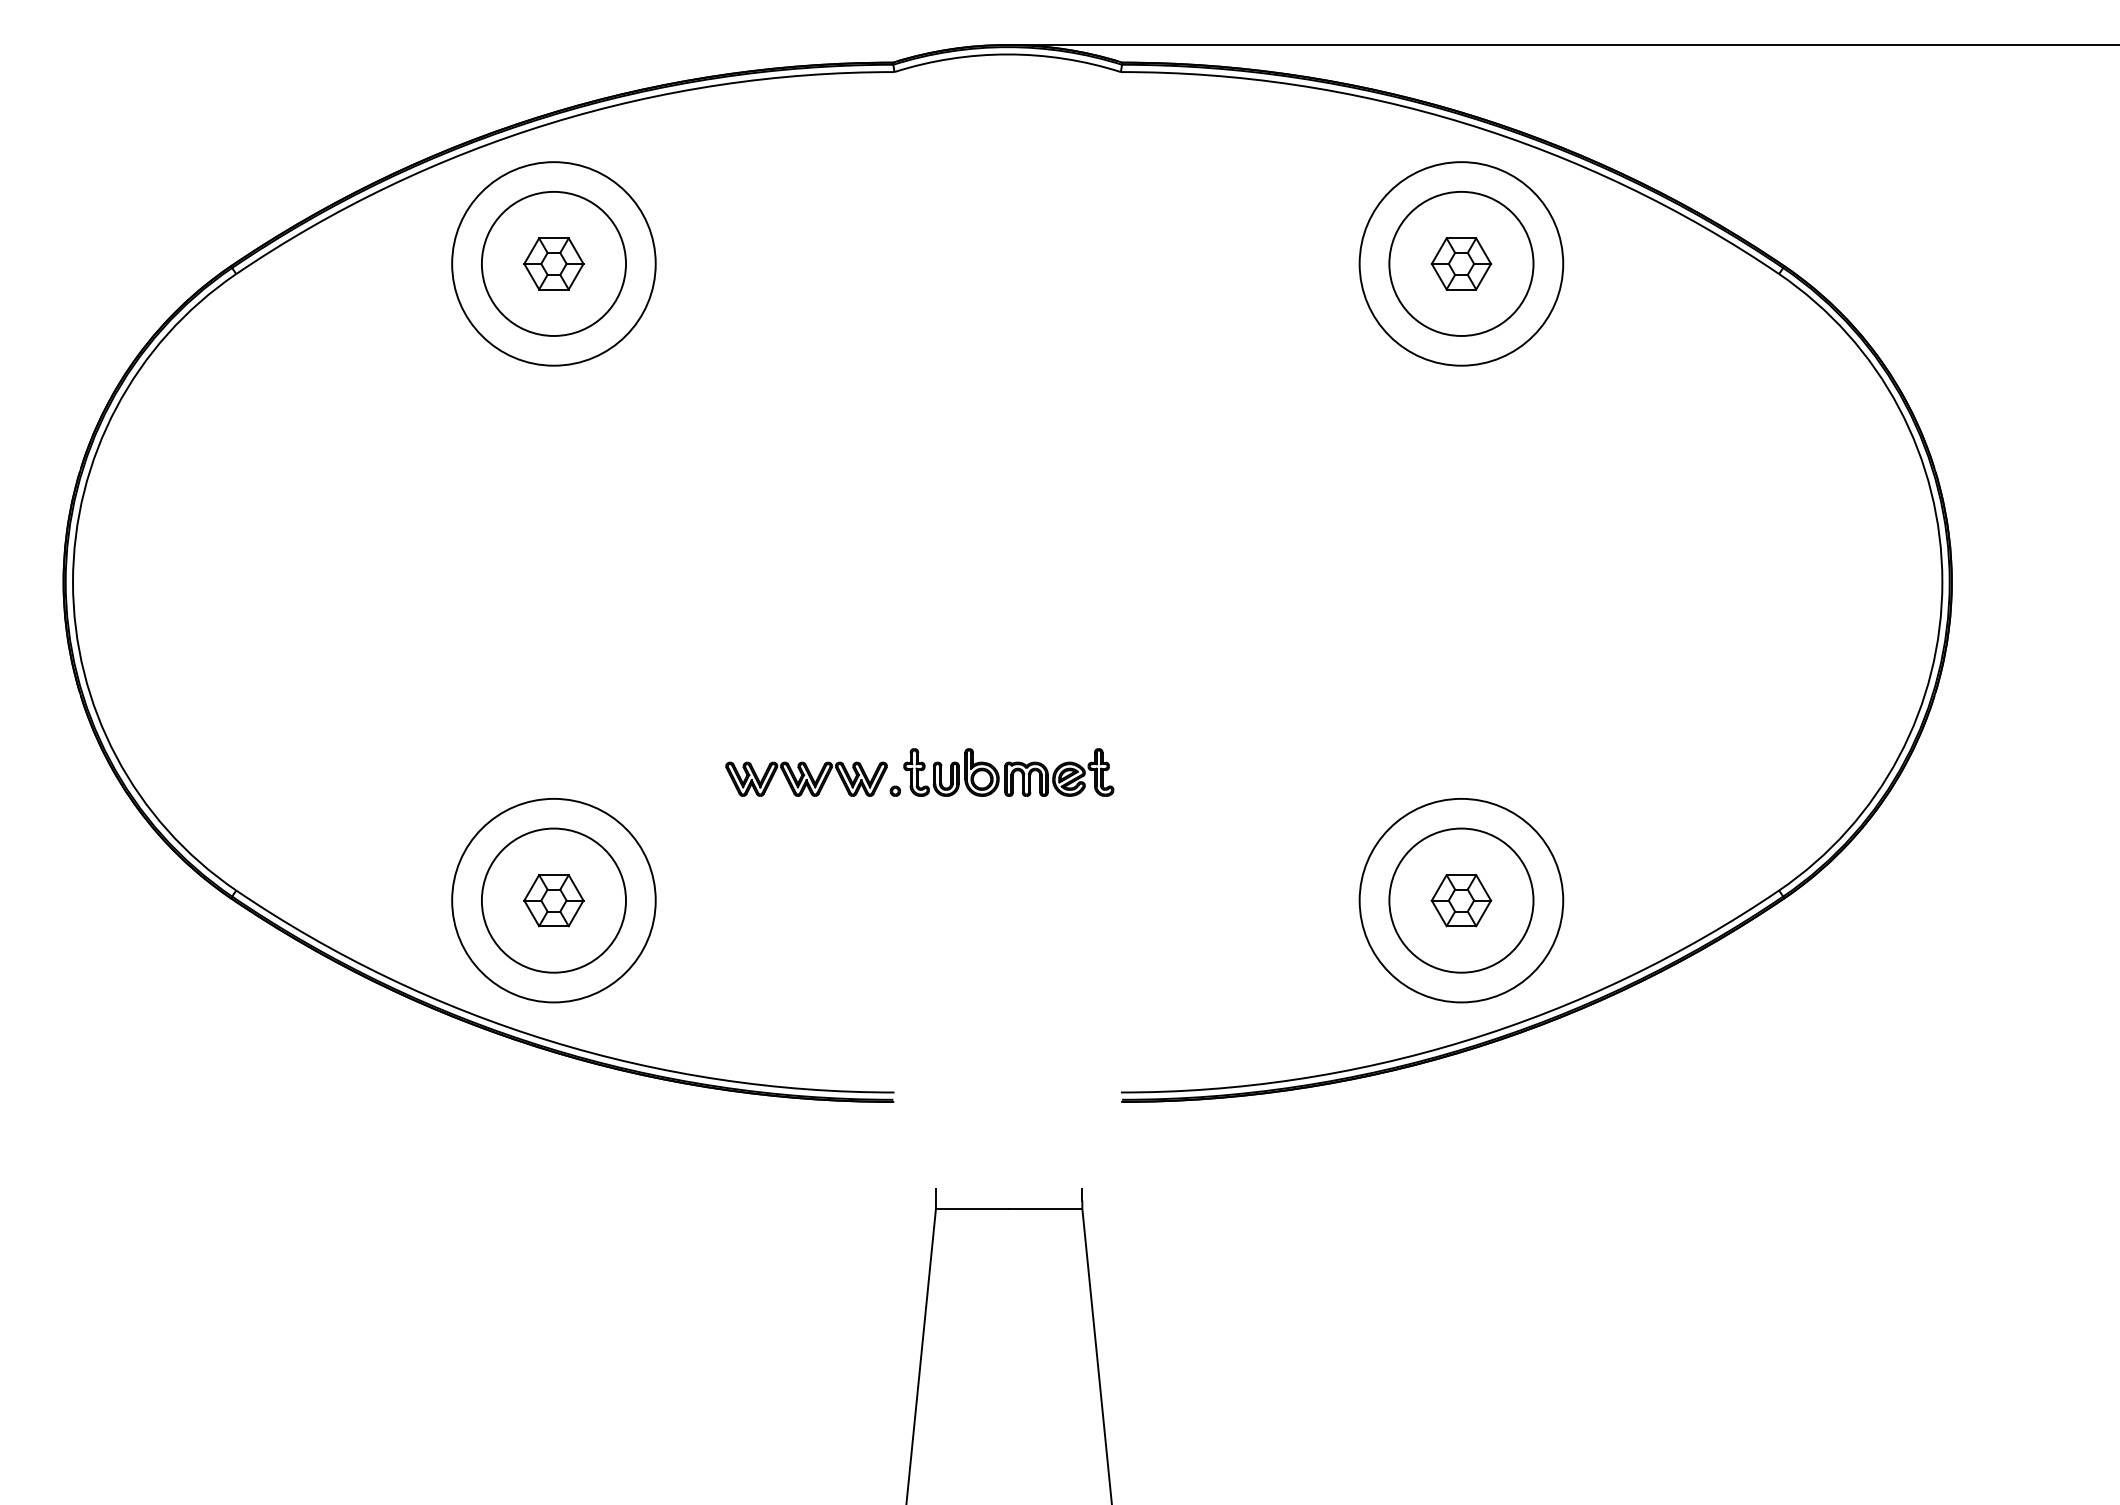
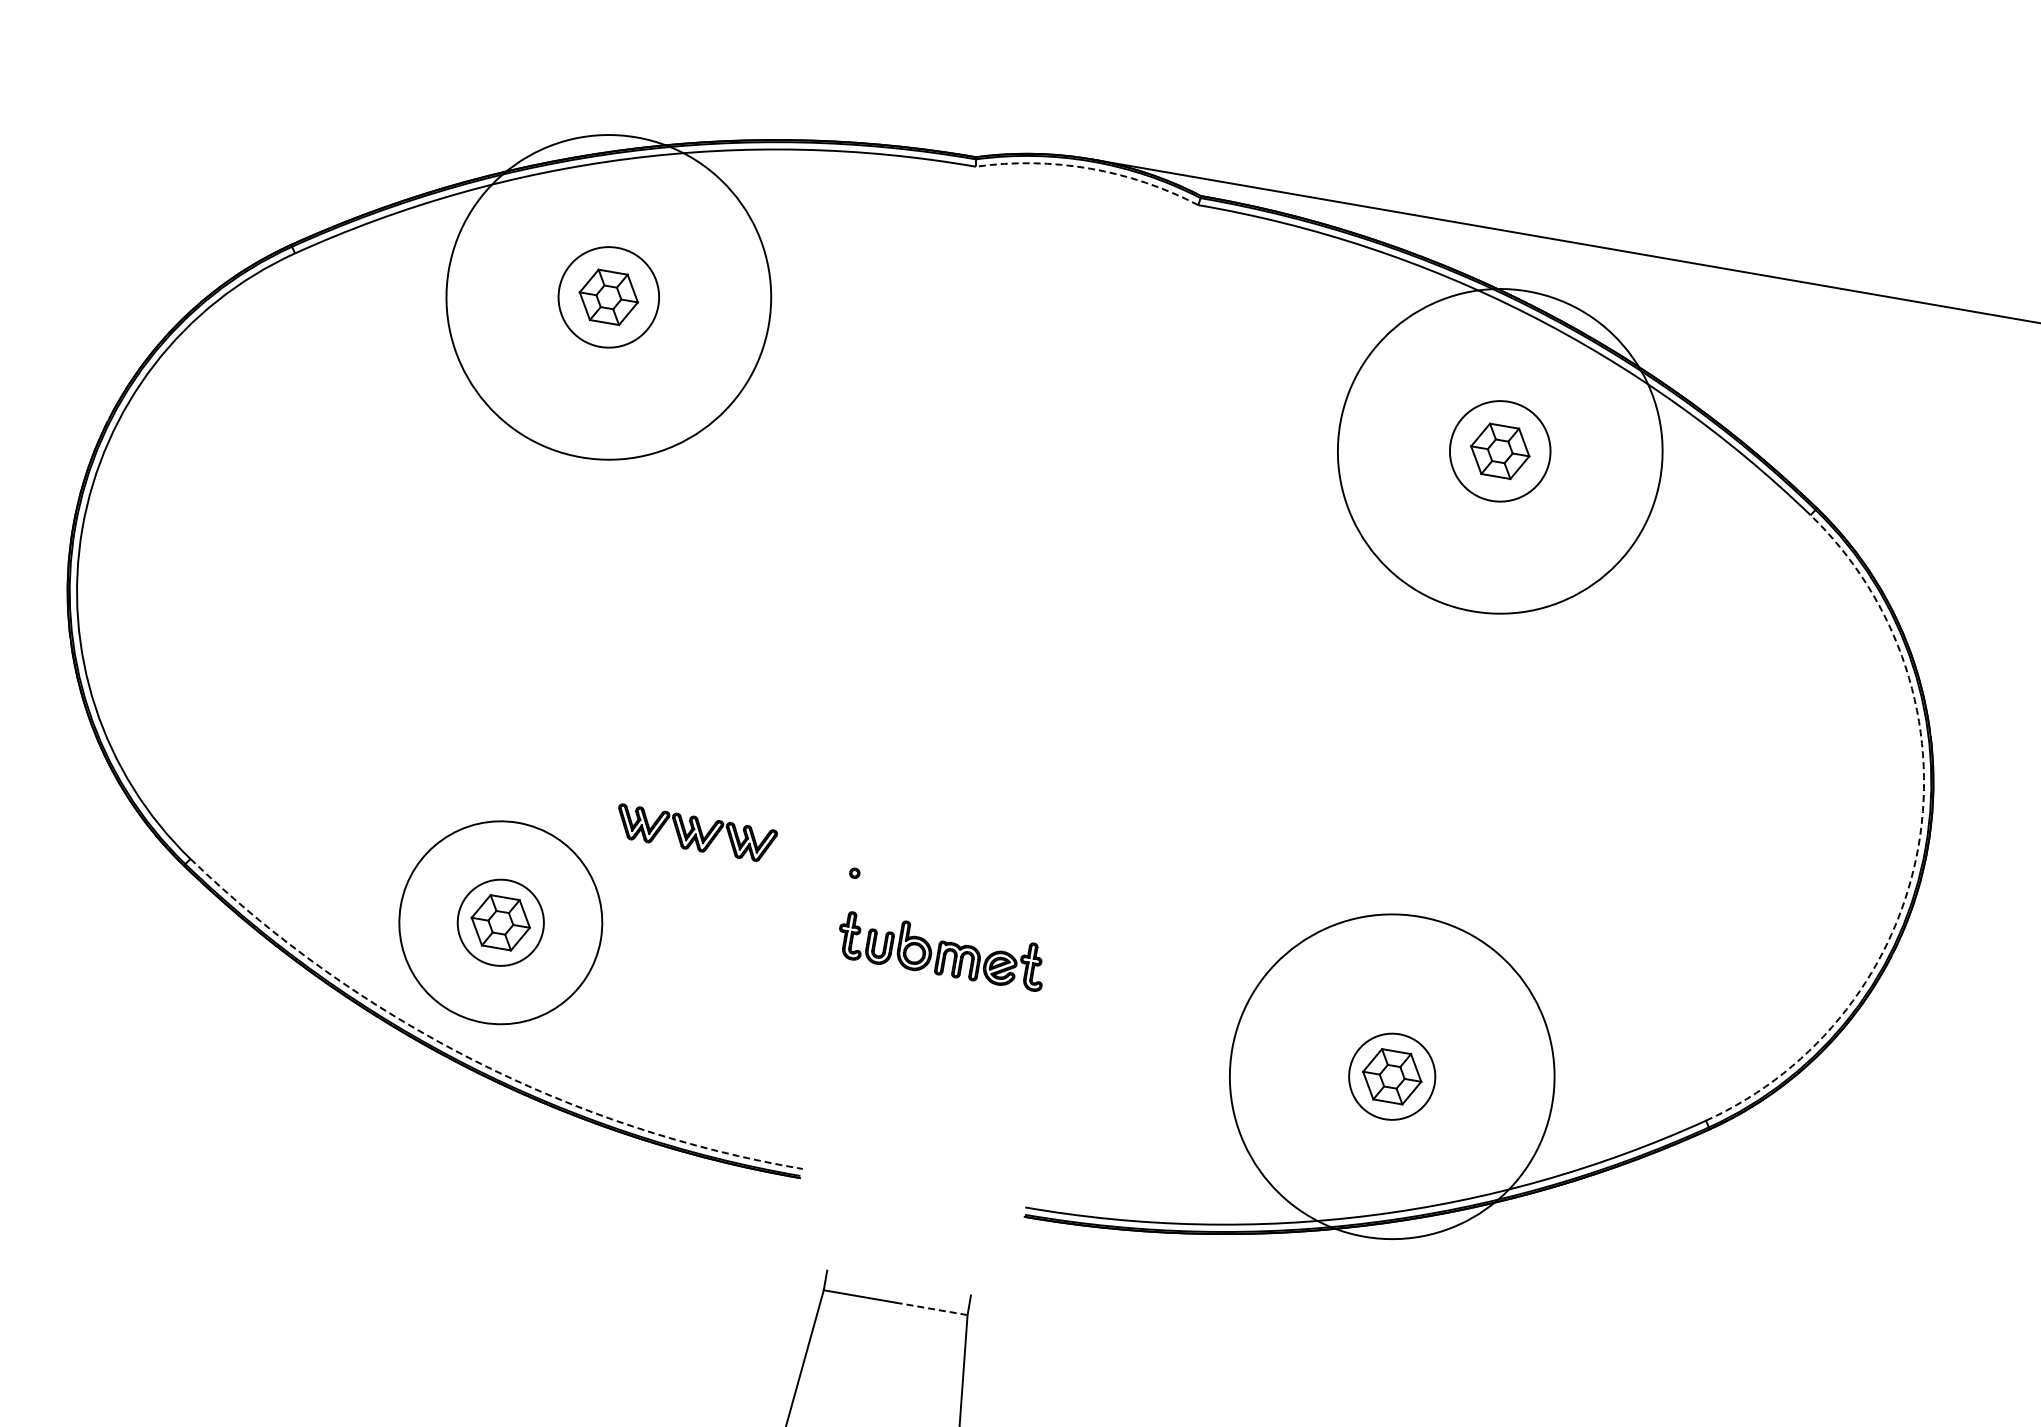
arc: (1007, 54) -> (1089, 168), solid -> dashed
circle: (553, 263) -> (608, 296), size x0.7
circle: (553, 263) -> (608, 296), size x1.6
circle: (1461, 263) -> (1500, 450), size x0.7
circle: (1461, 263) -> (1500, 450), size x1.6
arc: (1942, 582) -> (1918, 845), solid -> dashed
part: (1008, 772) -> (941, 951), moved
part: (806, 778) -> (695, 832), moved
circle: (553, 900) -> (500, 922), size x0.6
circle: (1461, 900) -> (1392, 1076), size x0.6
circle: (1461, 900) -> (1392, 1076), size x1.6
arc: (550, 1041) -> (473, 1060), solid -> dashed
line: (1045, 1208) -> (931, 1308), solid -> dashed

